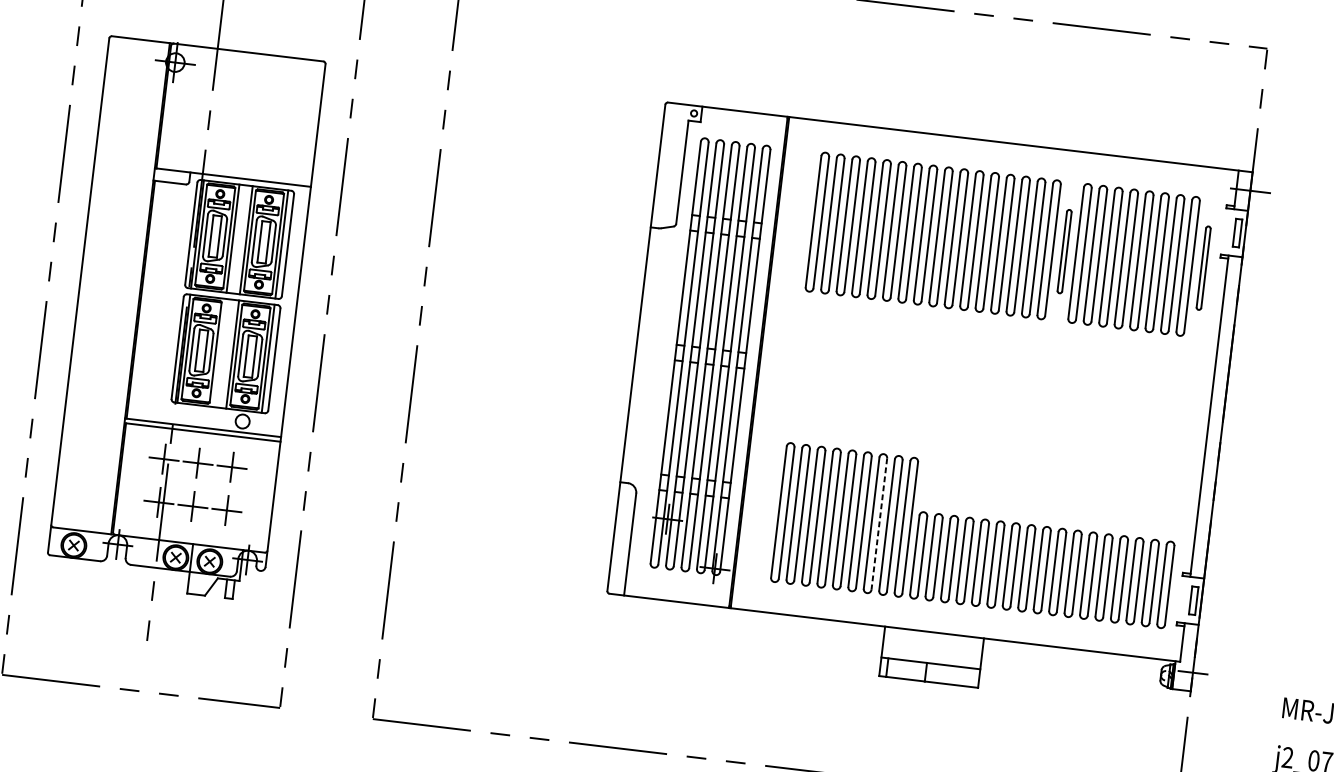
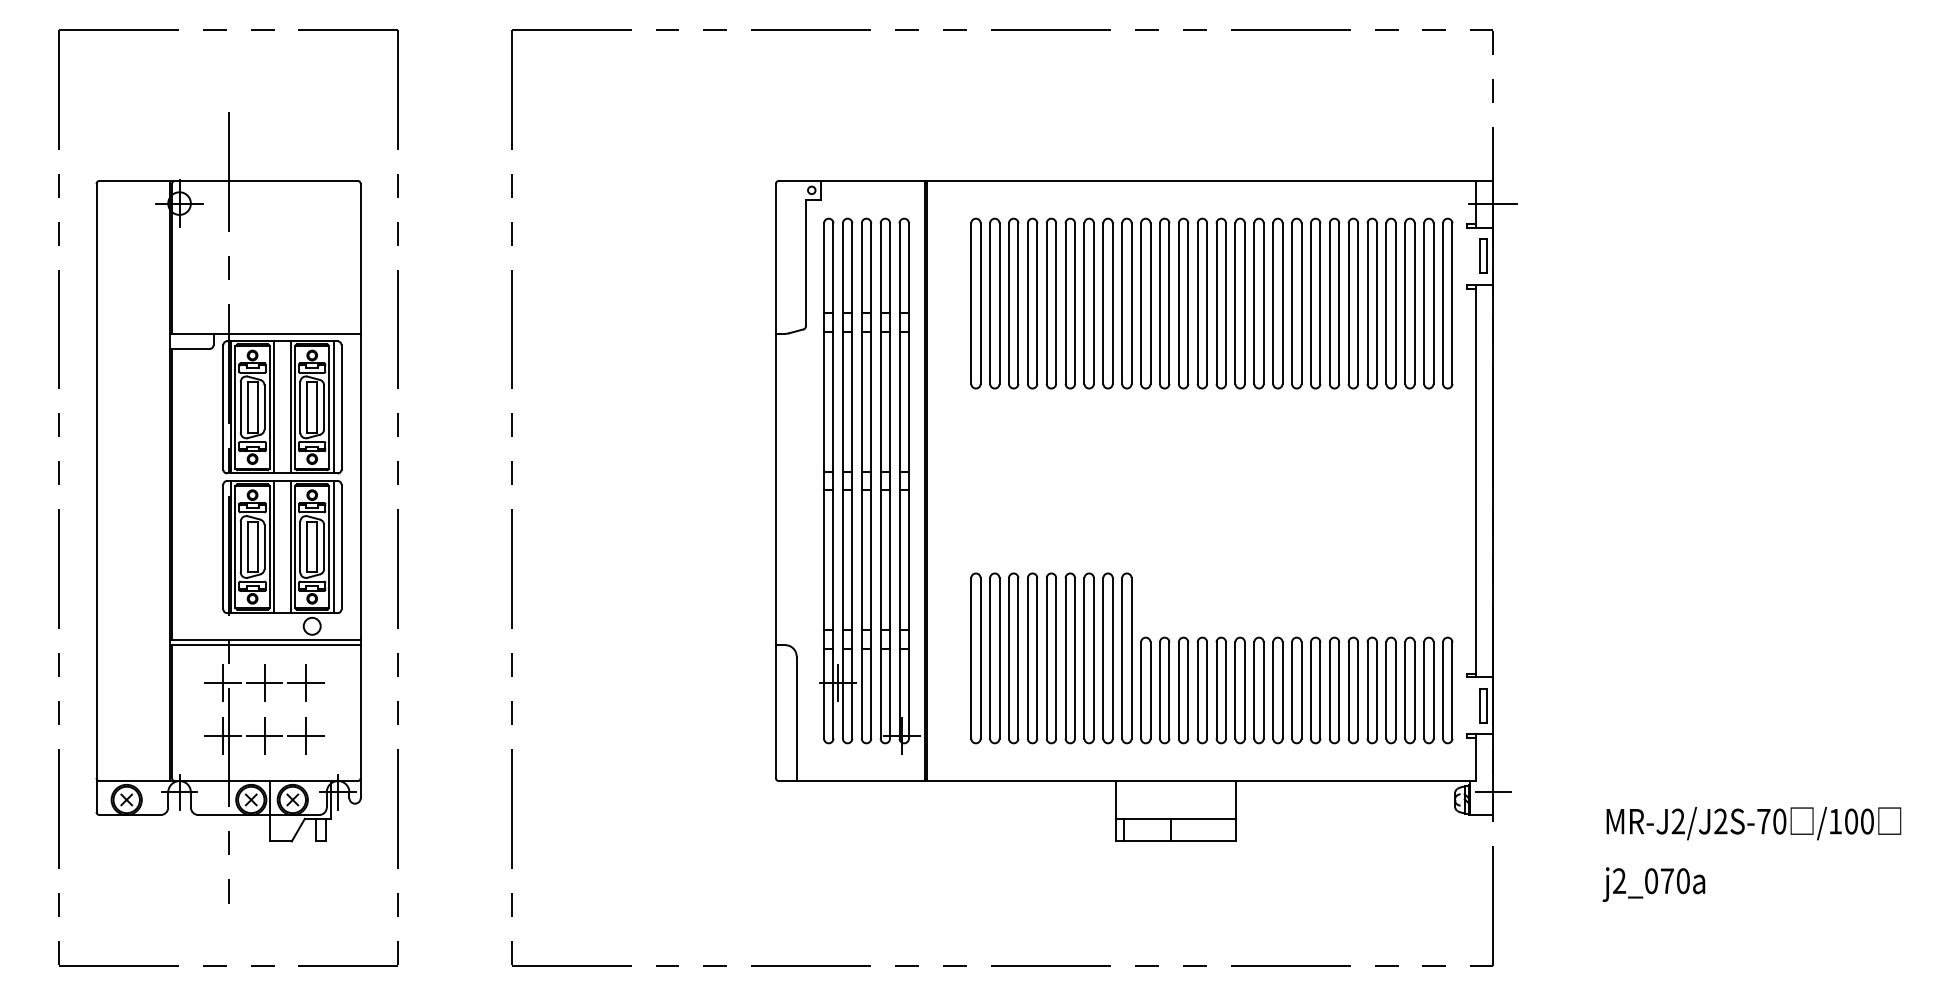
part: (1064, 251) -> (1277, 303), size x1.67
part: (1203, 268) -> (1447, 303), size x1.67
line: (219, 353) -> (274, 547), added
line: (879, 524) -> (1093, 658), dashed -> solid

